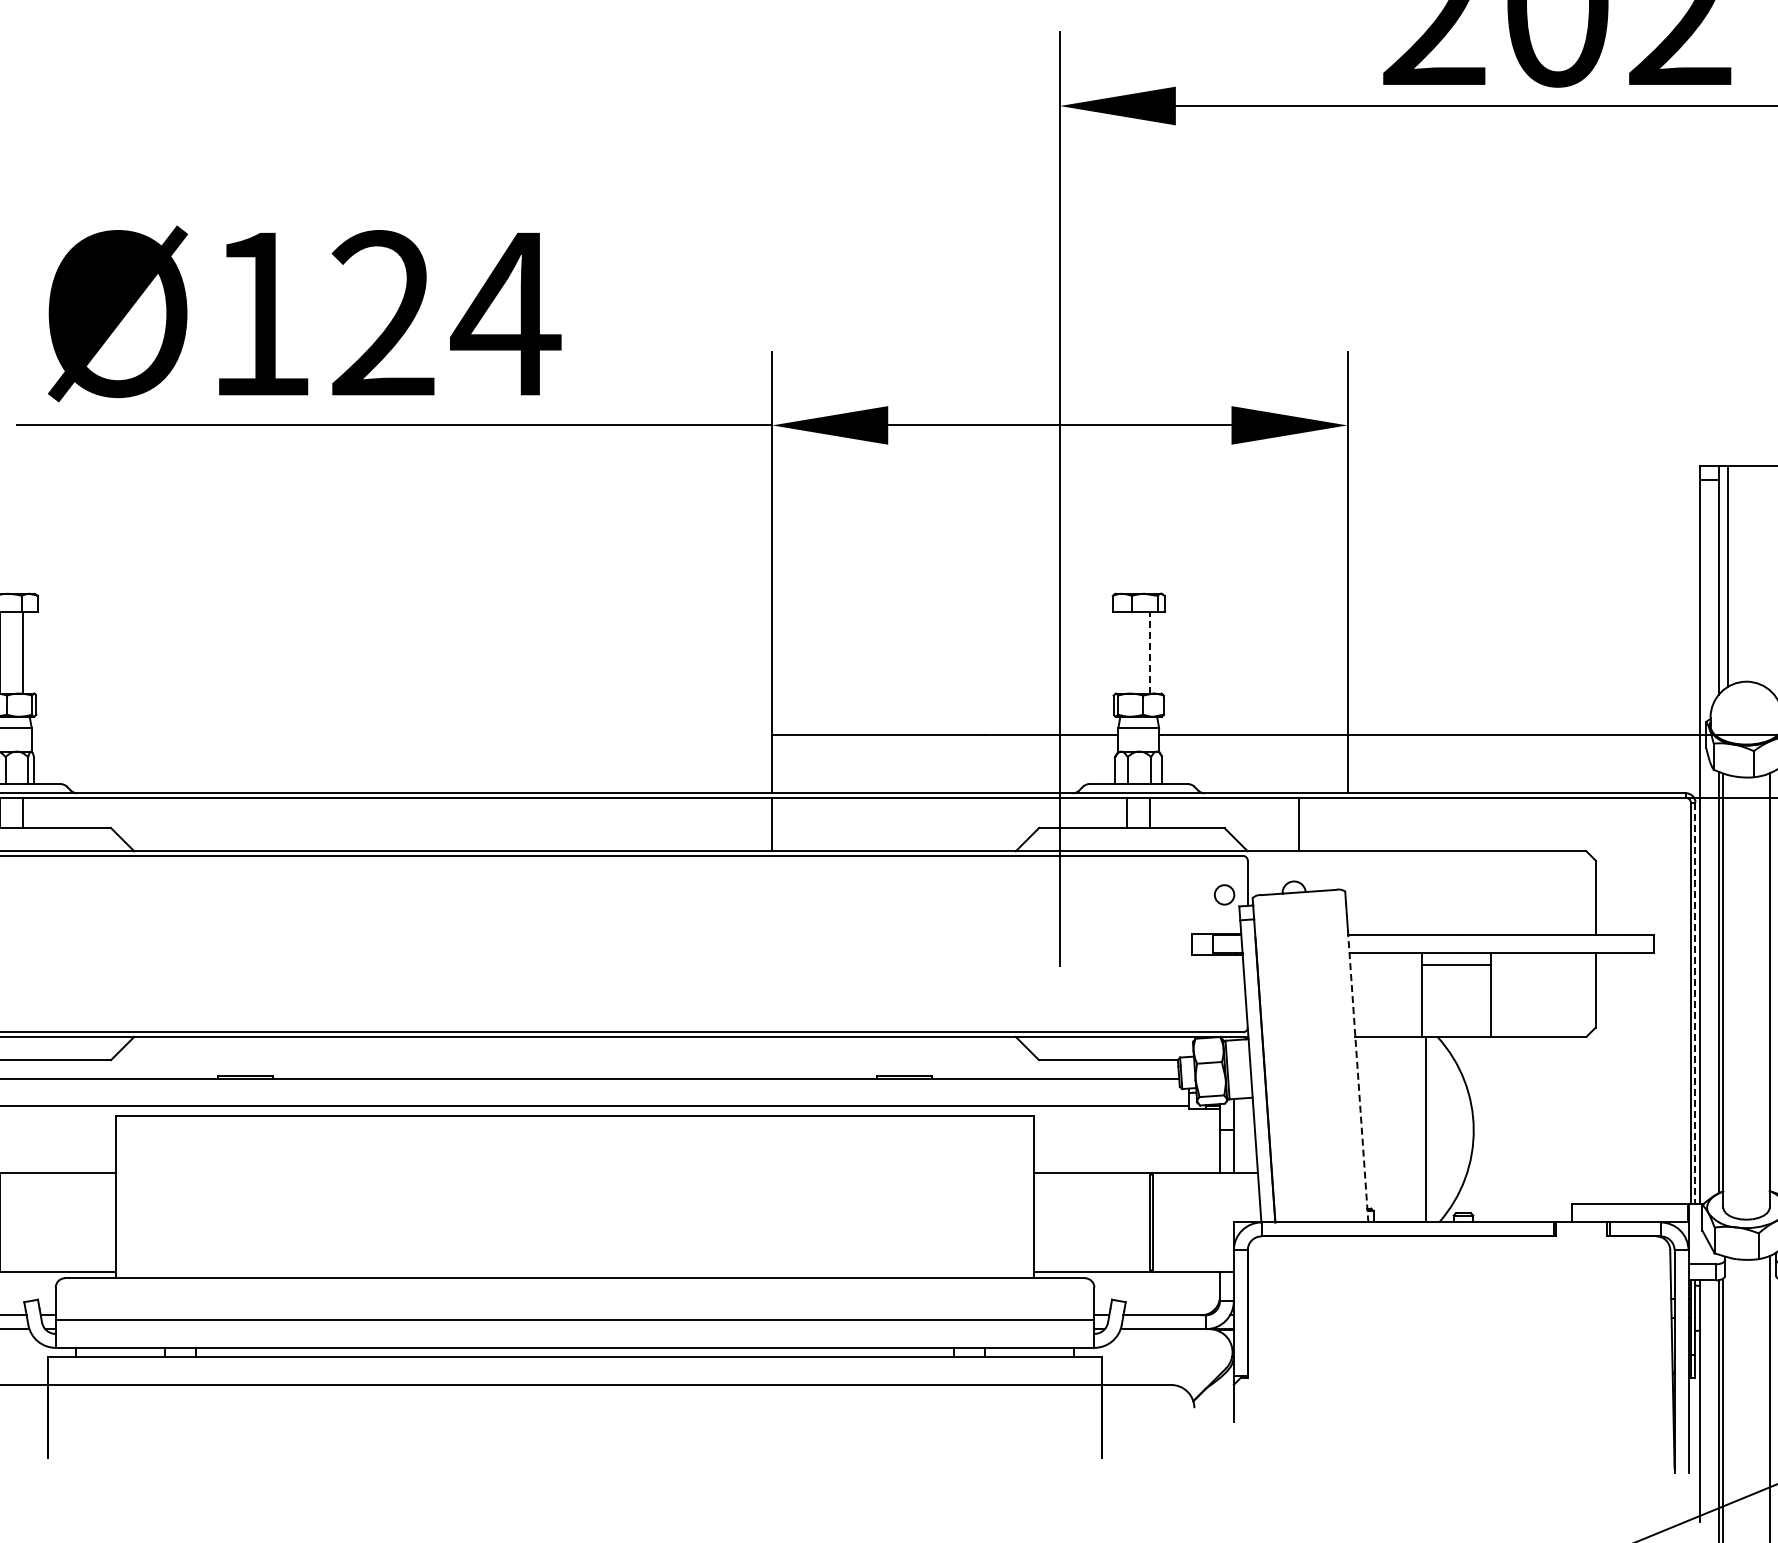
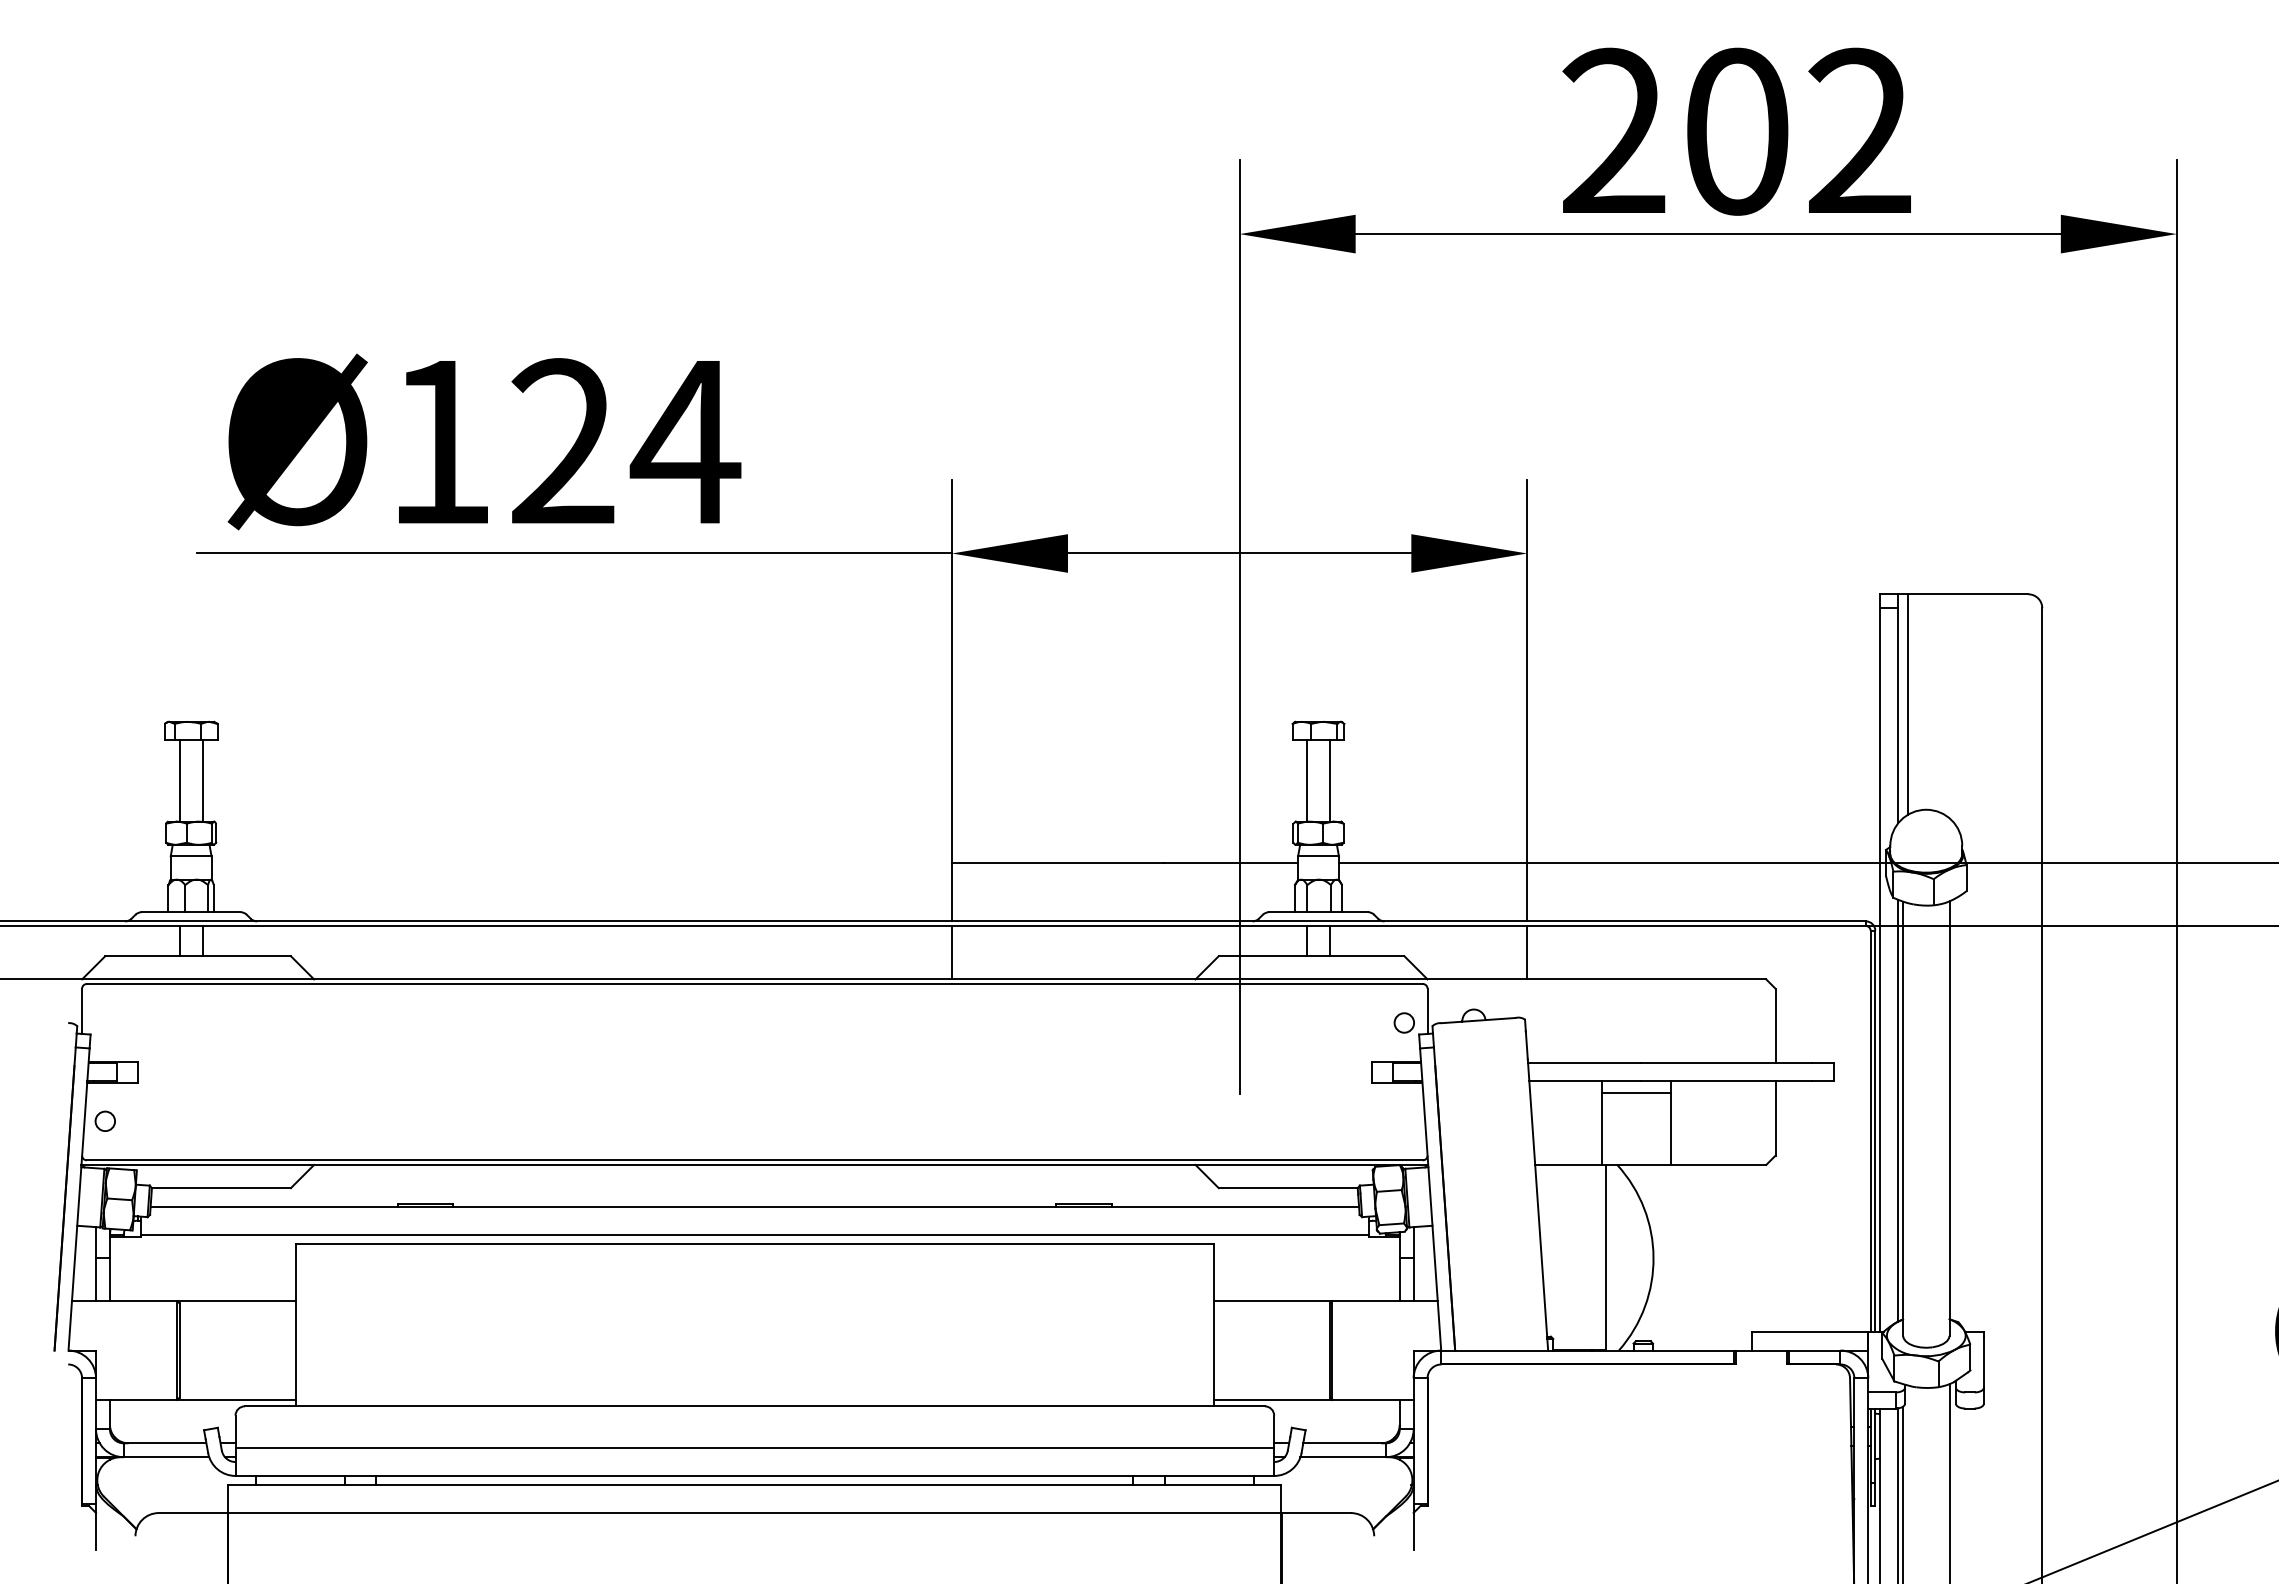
line: (1126, 652) -> (1306, 780), added
line: (1150, 653) -> (1330, 781), dashed -> solid
line: (1298, 824) -> (1527, 952), moved
line: (1695, 1003) -> (1875, 1131), dashed -> solid
line: (1357, 1077) -> (1537, 1205), dashed -> solid

